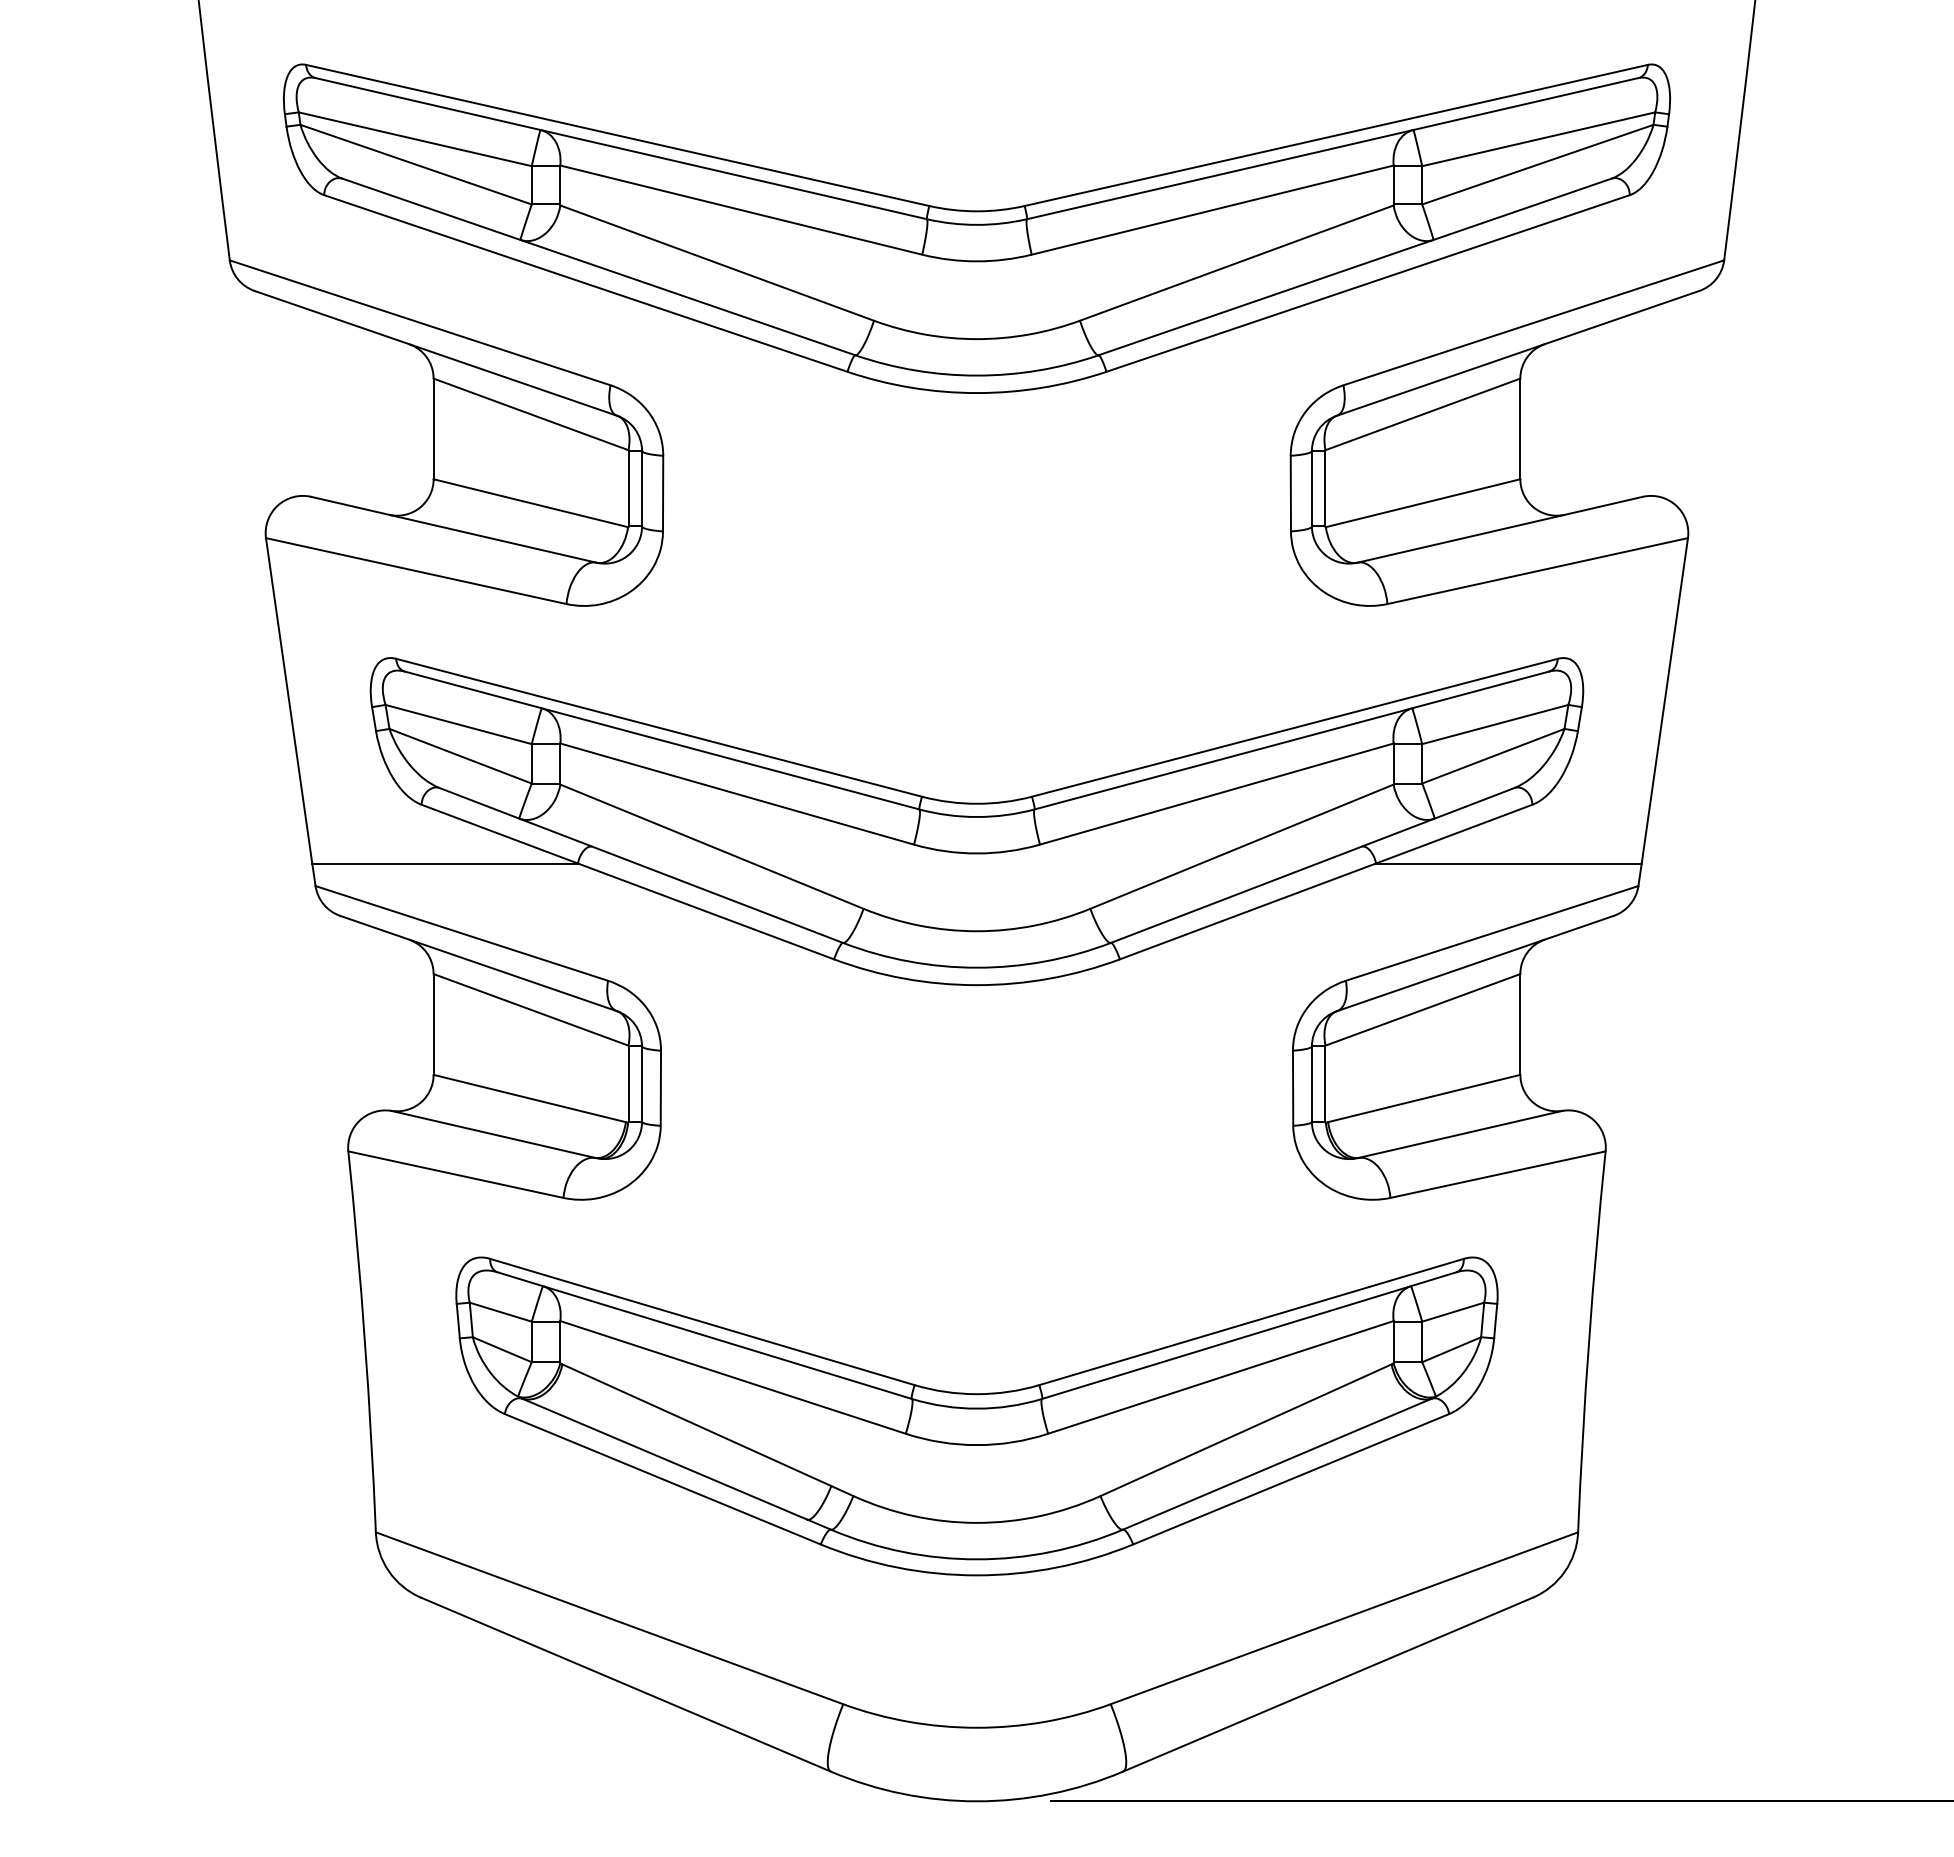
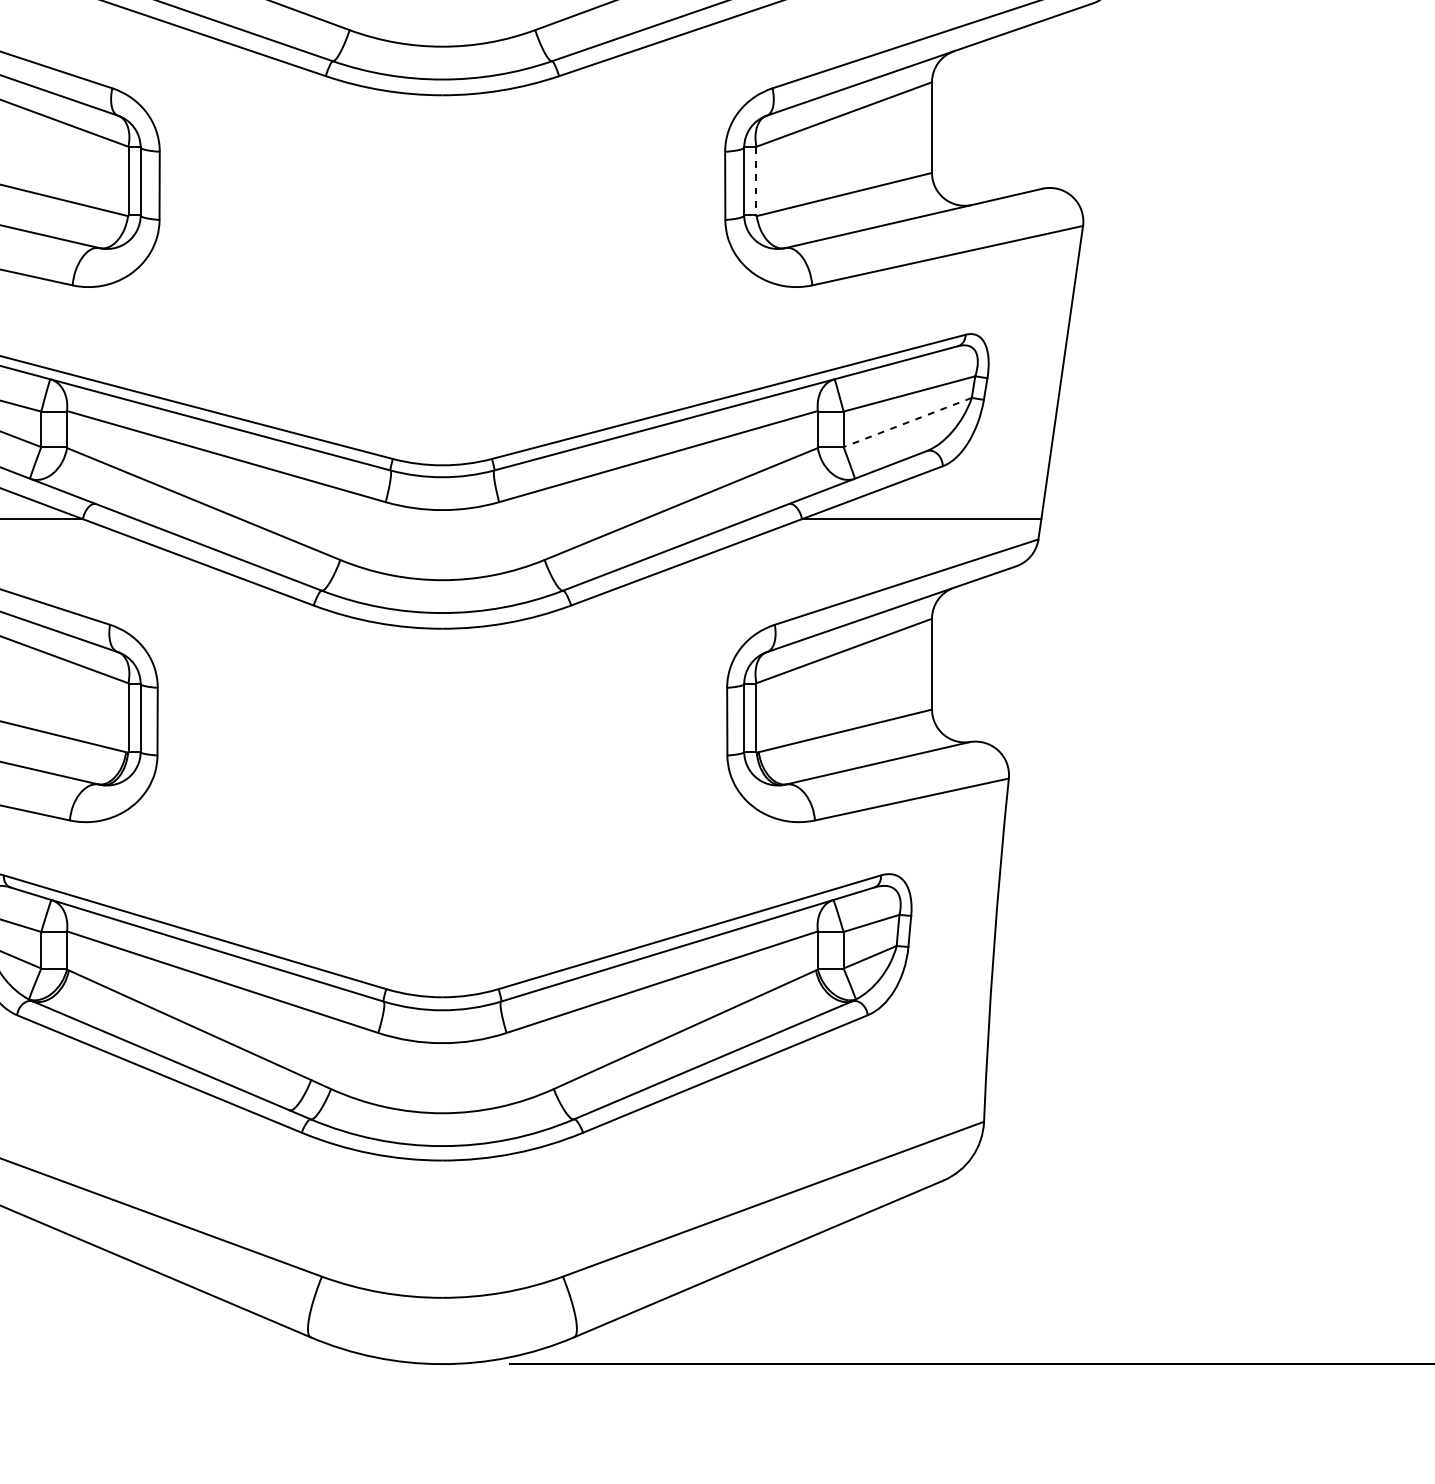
line: (1325, 488) -> (756, 181), solid -> dashed
line: (1492, 756) -> (906, 422), solid -> dashed

